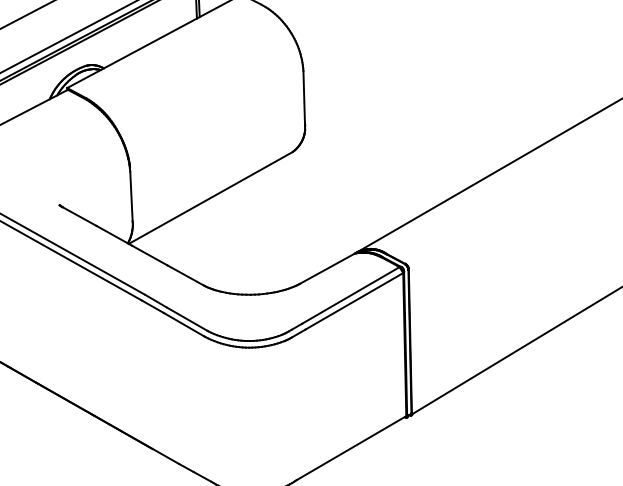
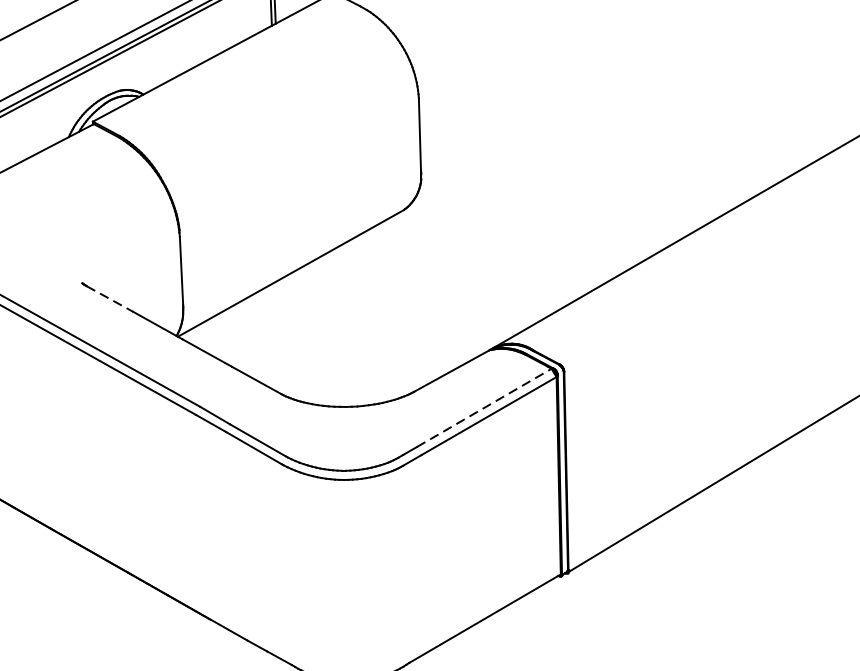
line: (80, 216) -> (111, 298), solid -> dashed
line: (351, 295) -> (485, 407), solid -> dashed

